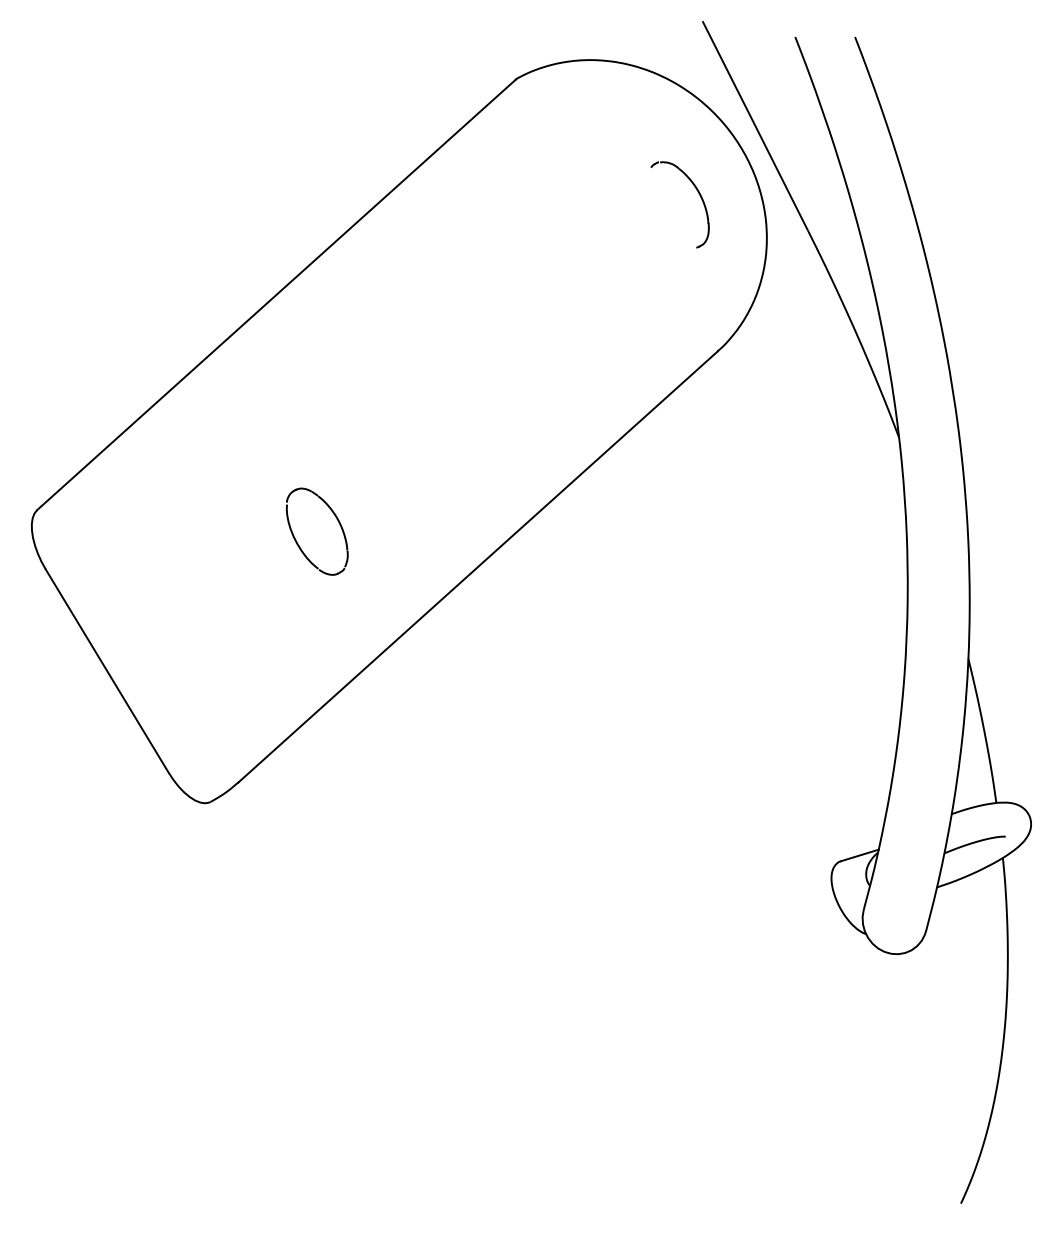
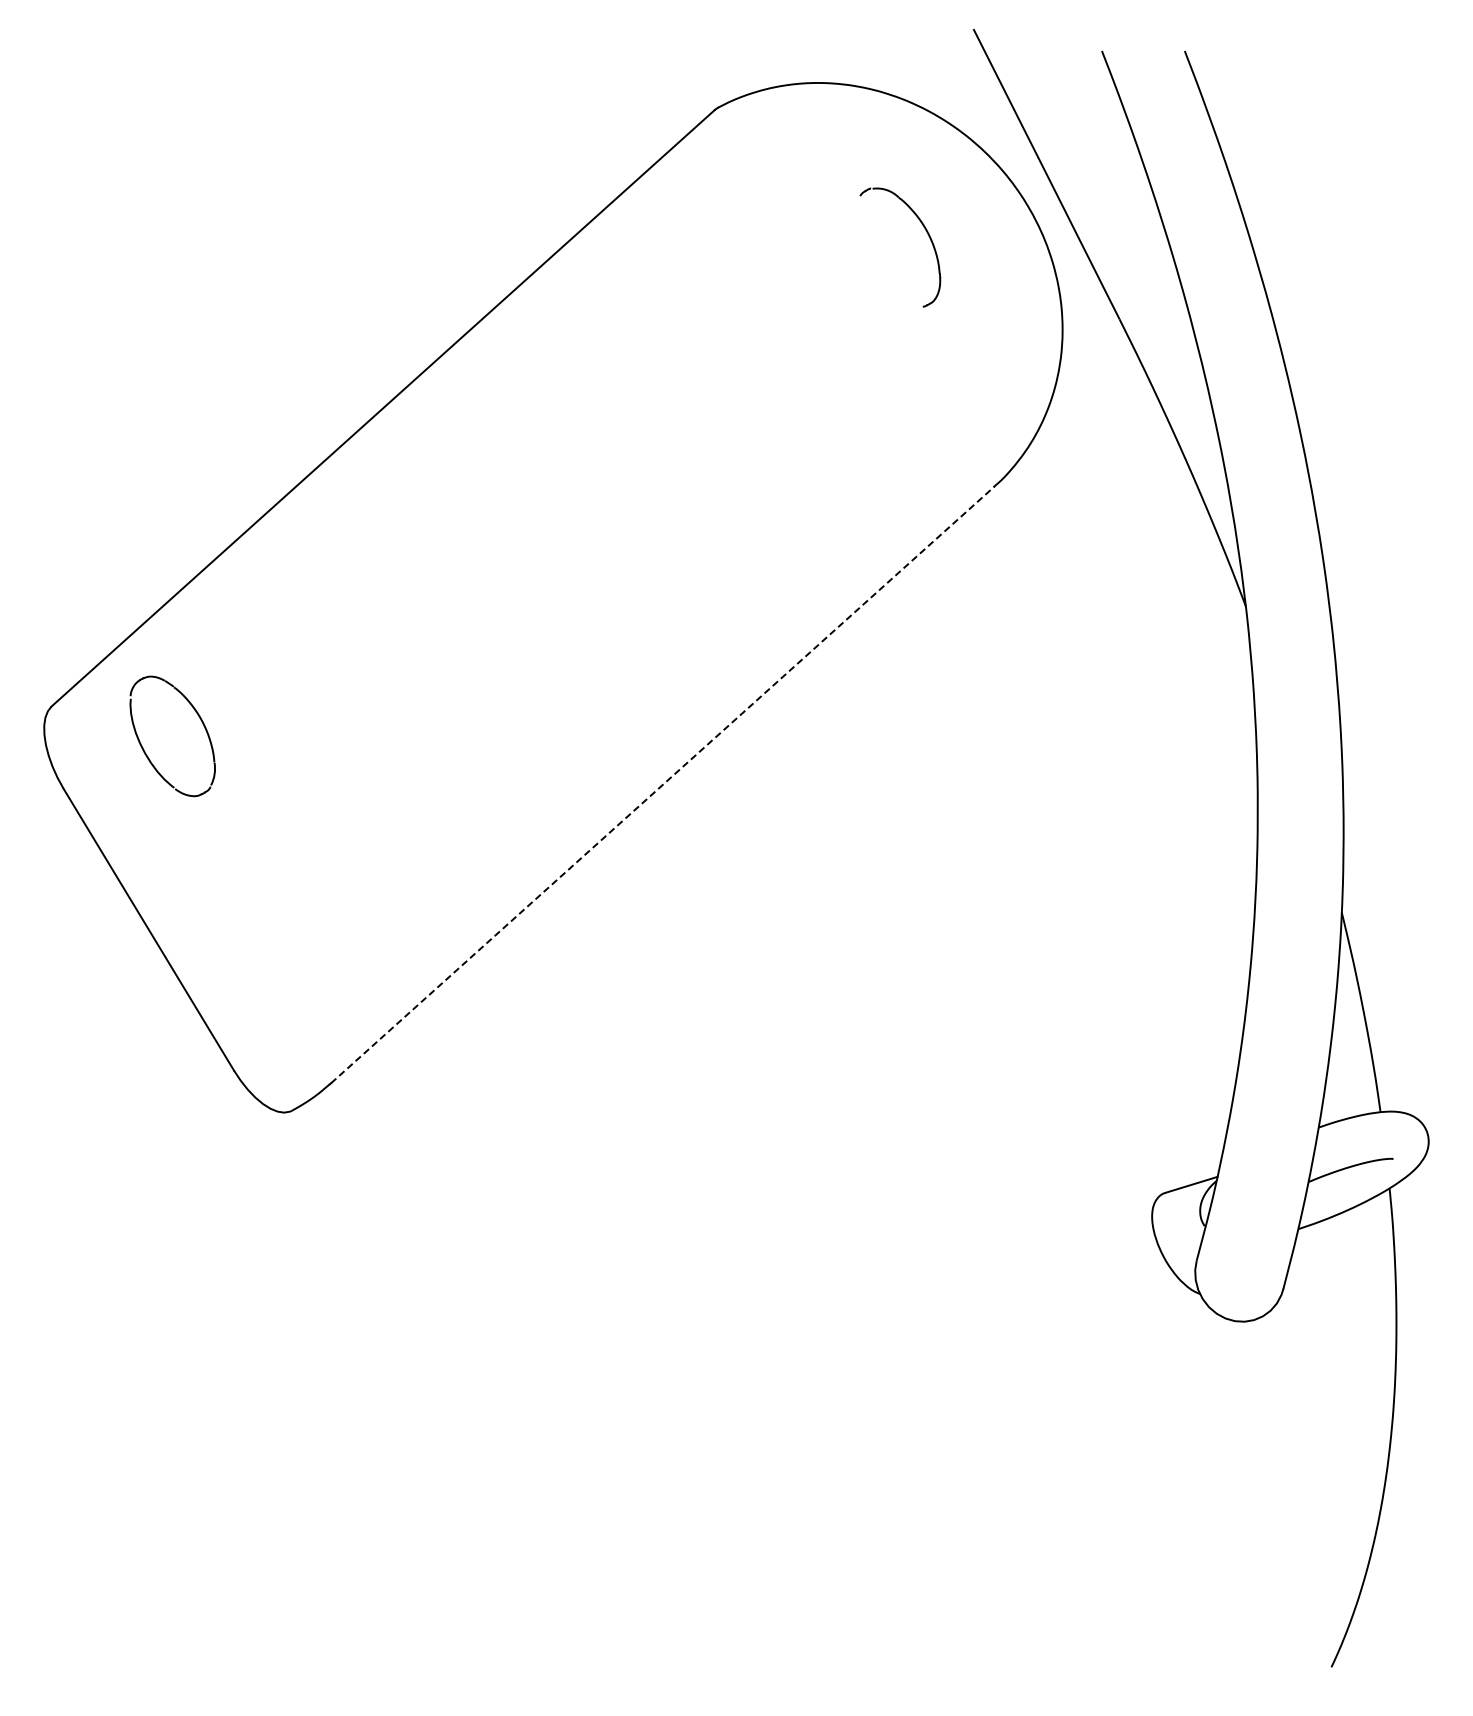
part: (699, 195) -> (927, 234), moved
part: (296, 541) -> (144, 749), moved
line: (478, 566) -> (663, 784), solid -> dashed

